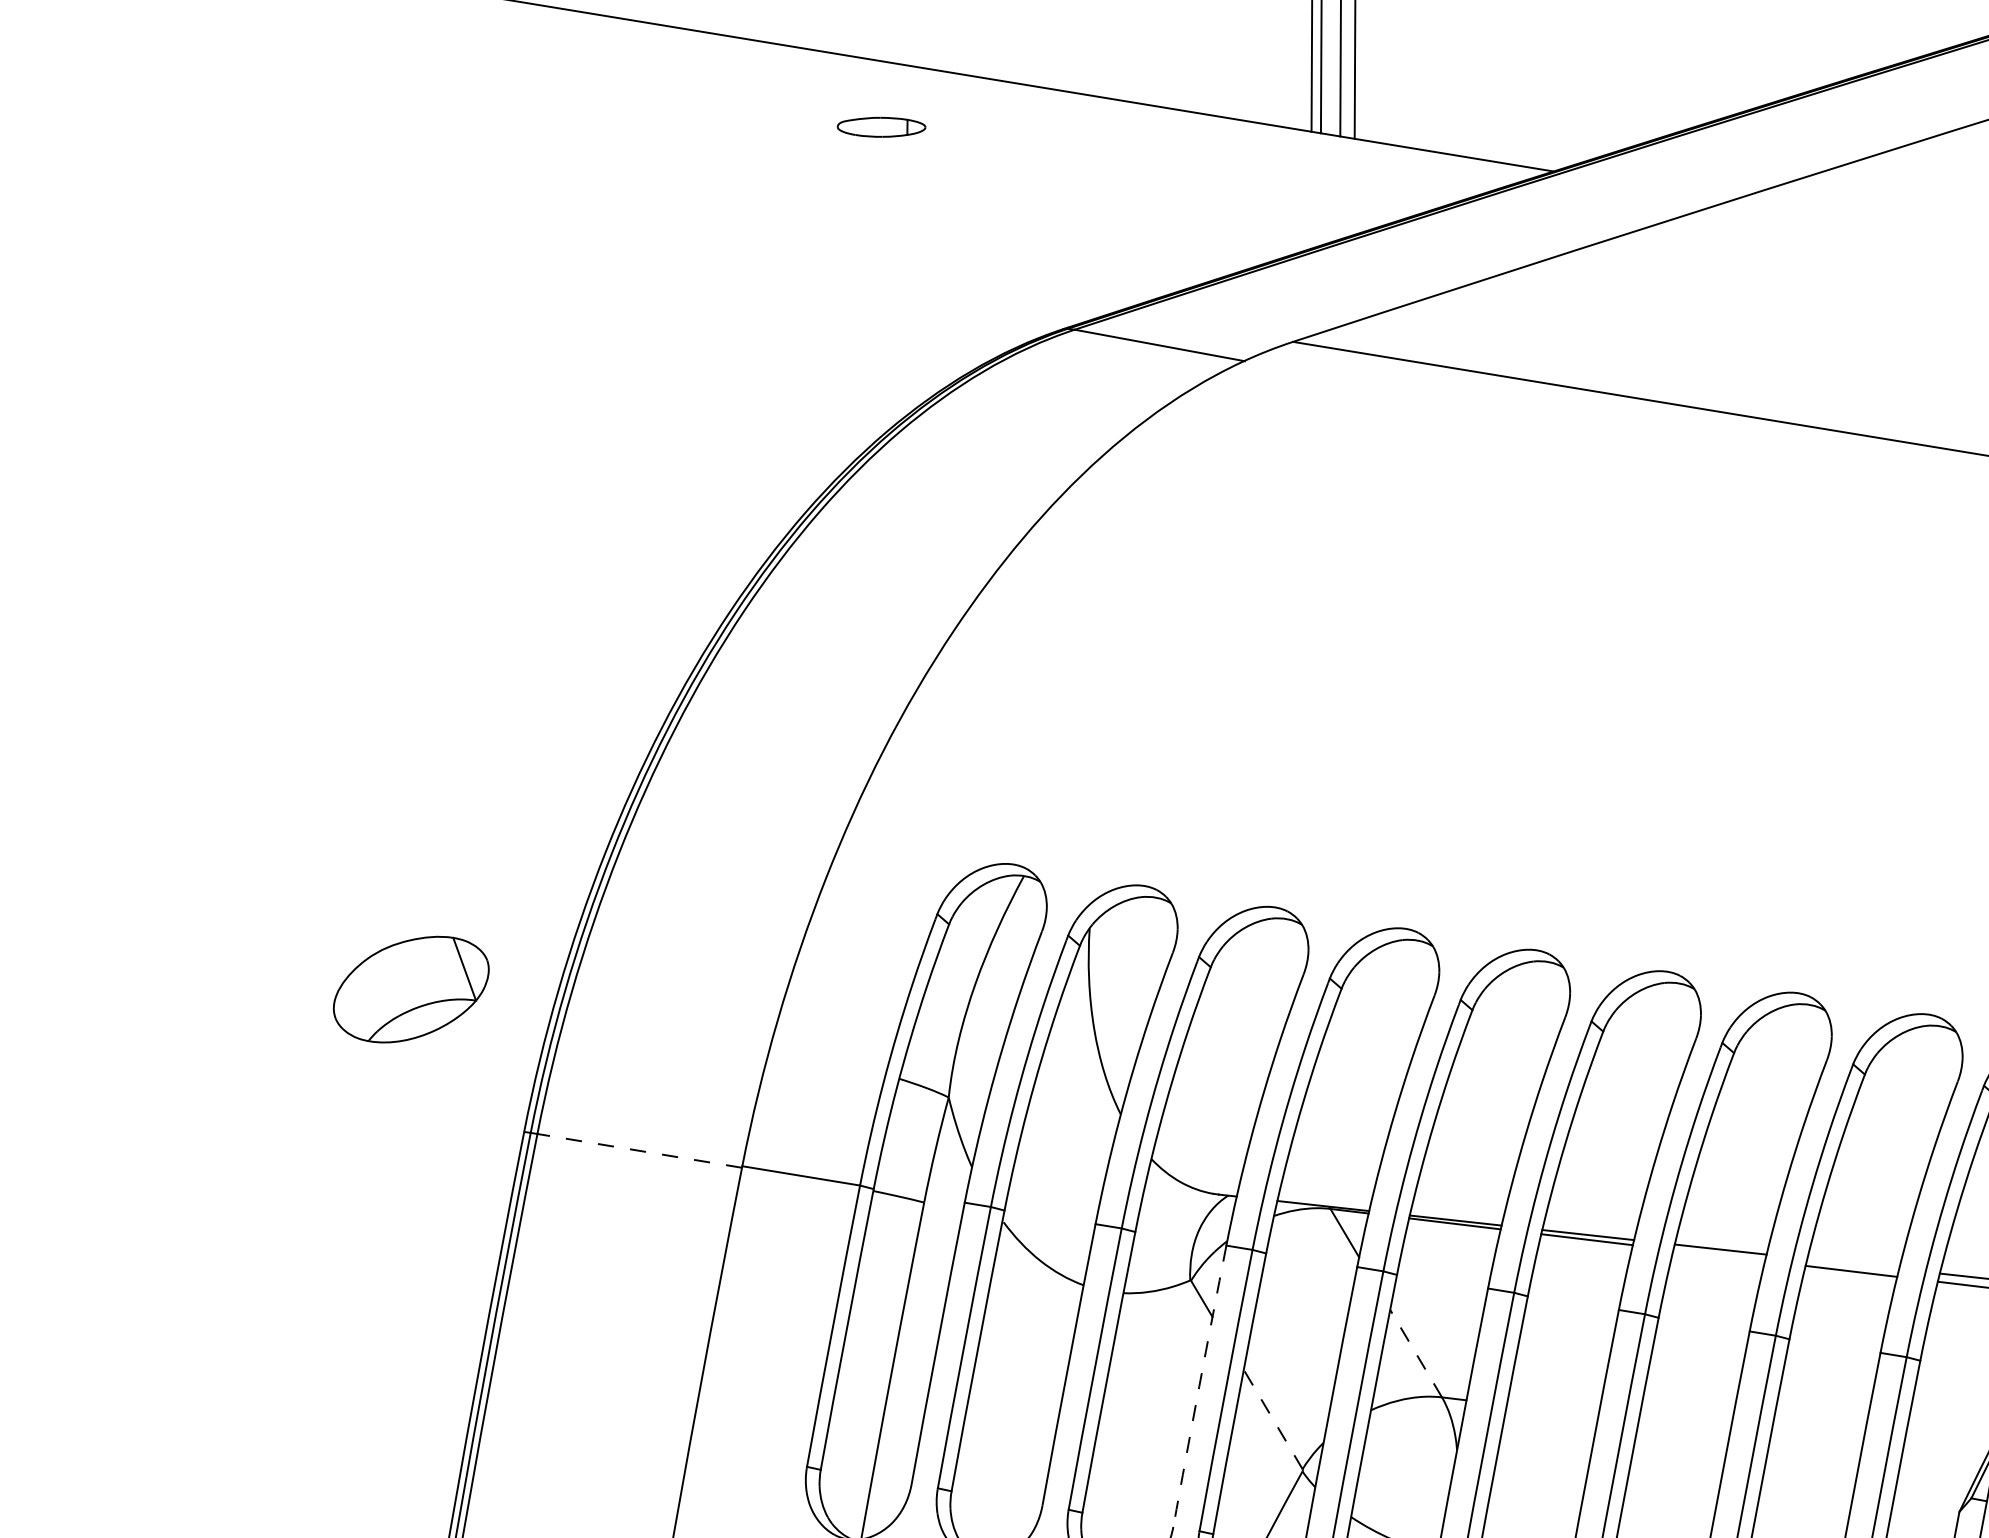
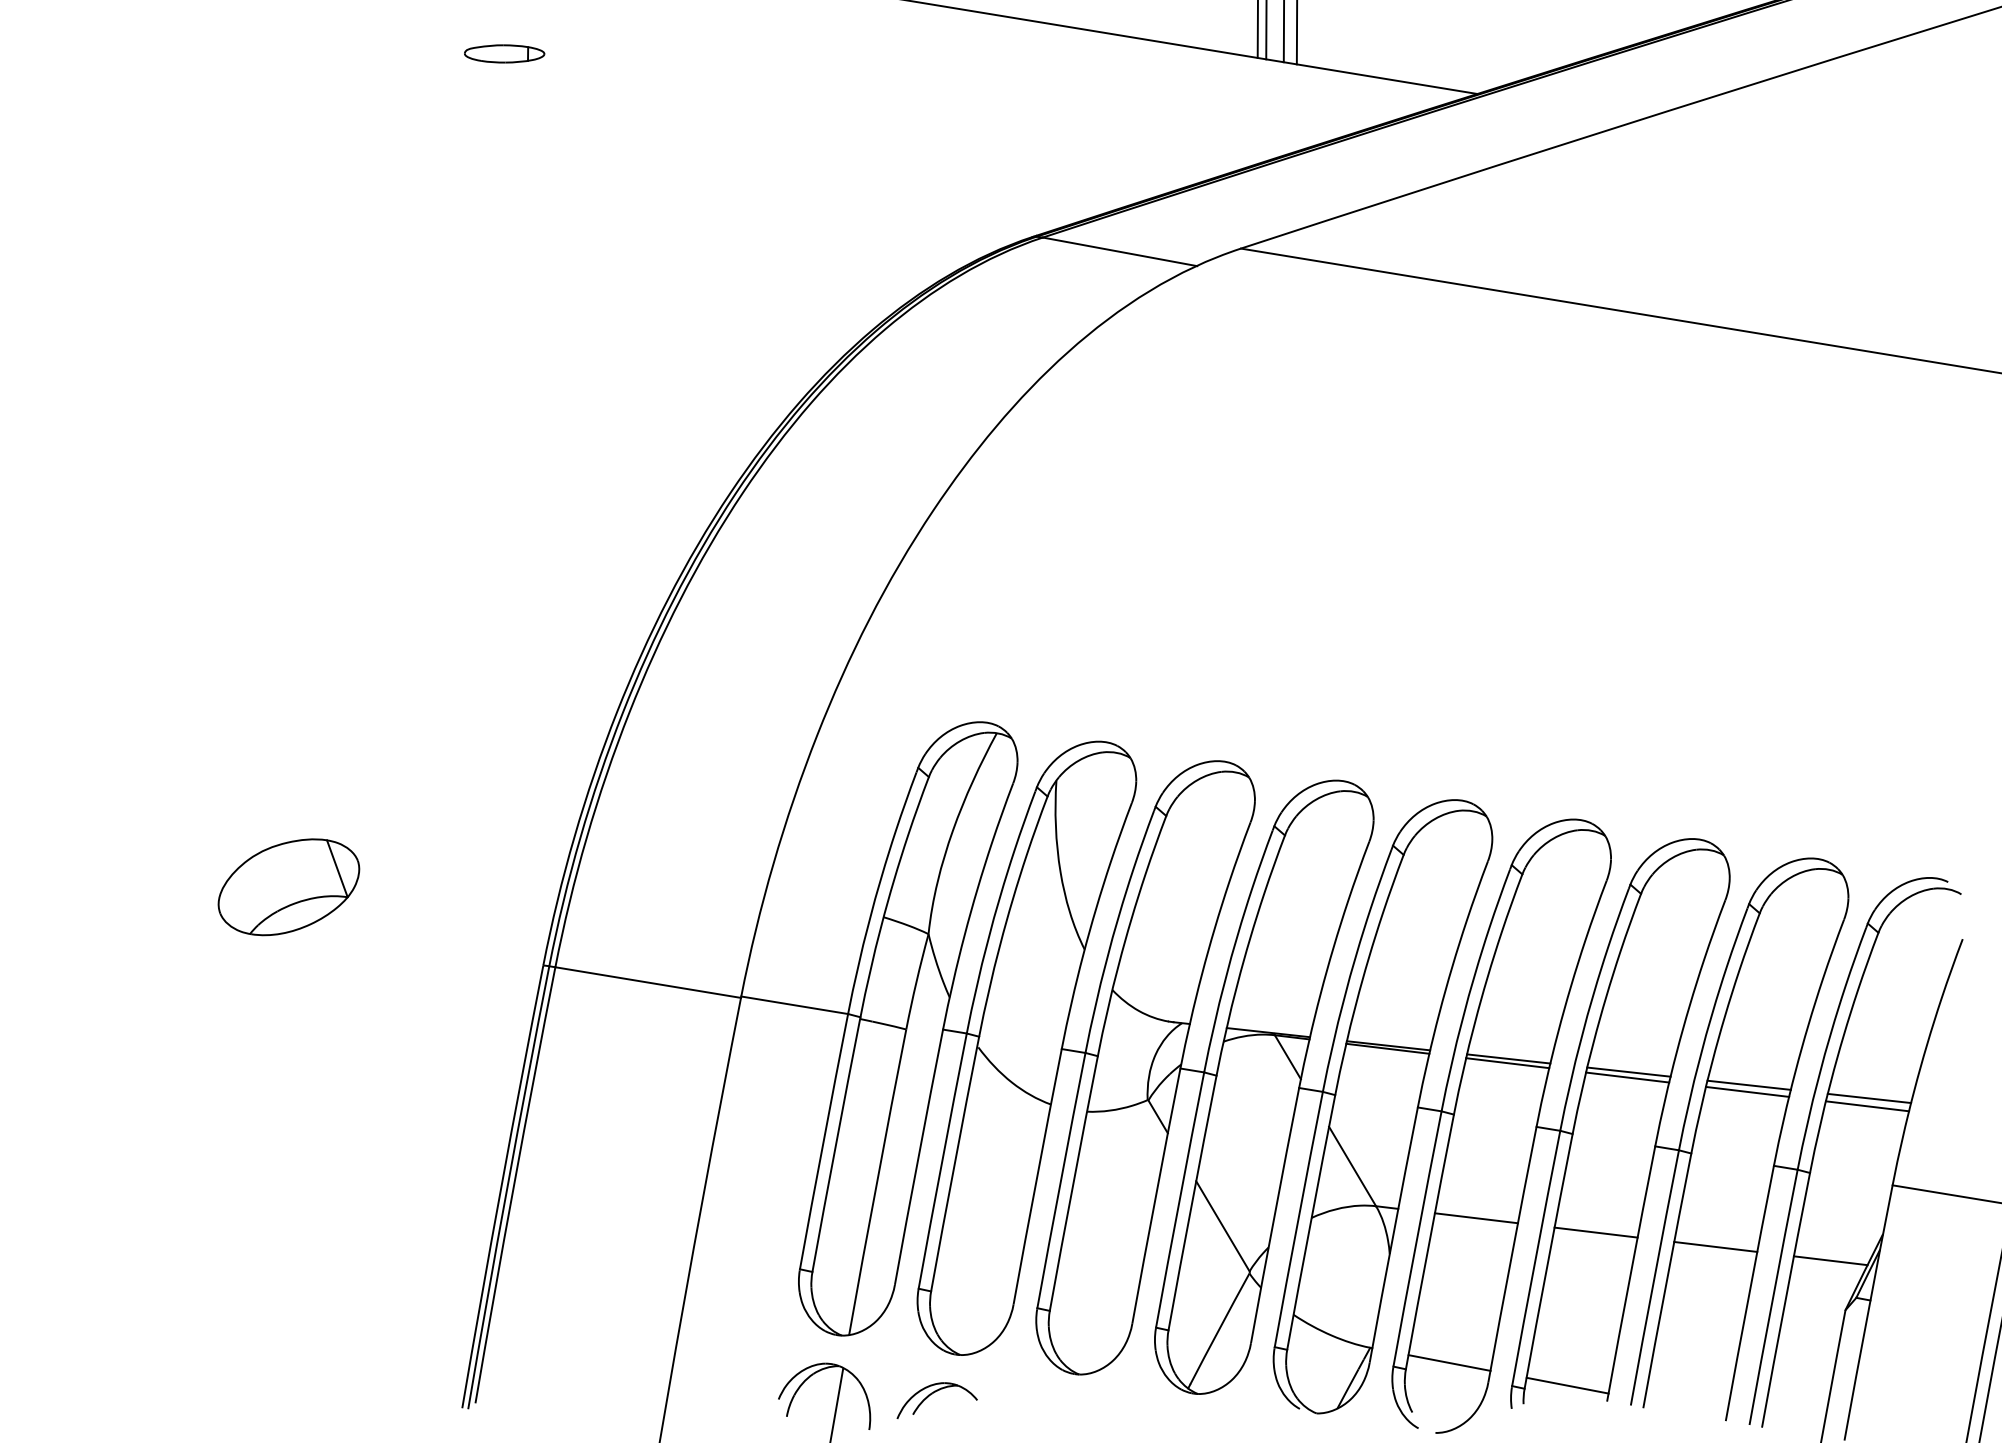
part: (881, 126) -> (504, 53), moved
part: (410, 989) -> (288, 887), moved
line: (638, 1150) -> (647, 982), dashed -> solid
line: (1719, 1255) -> (1627, 1077), added
line: (1852, 1263) -> (1748, 1084), added
line: (1416, 1353) -> (1352, 1166), dashed -> solid
arc: (1198, 1386) -> (1155, 1196), dashed -> solid
line: (1551, 1410) -> (1475, 1218), added
line: (1272, 1418) -> (1222, 1225), dashed -> solid
line: (1683, 1426) -> (1595, 1232), added
line: (1816, 1441) -> (1715, 1246), added
line: (1942, 1457) -> (1830, 1260), added

